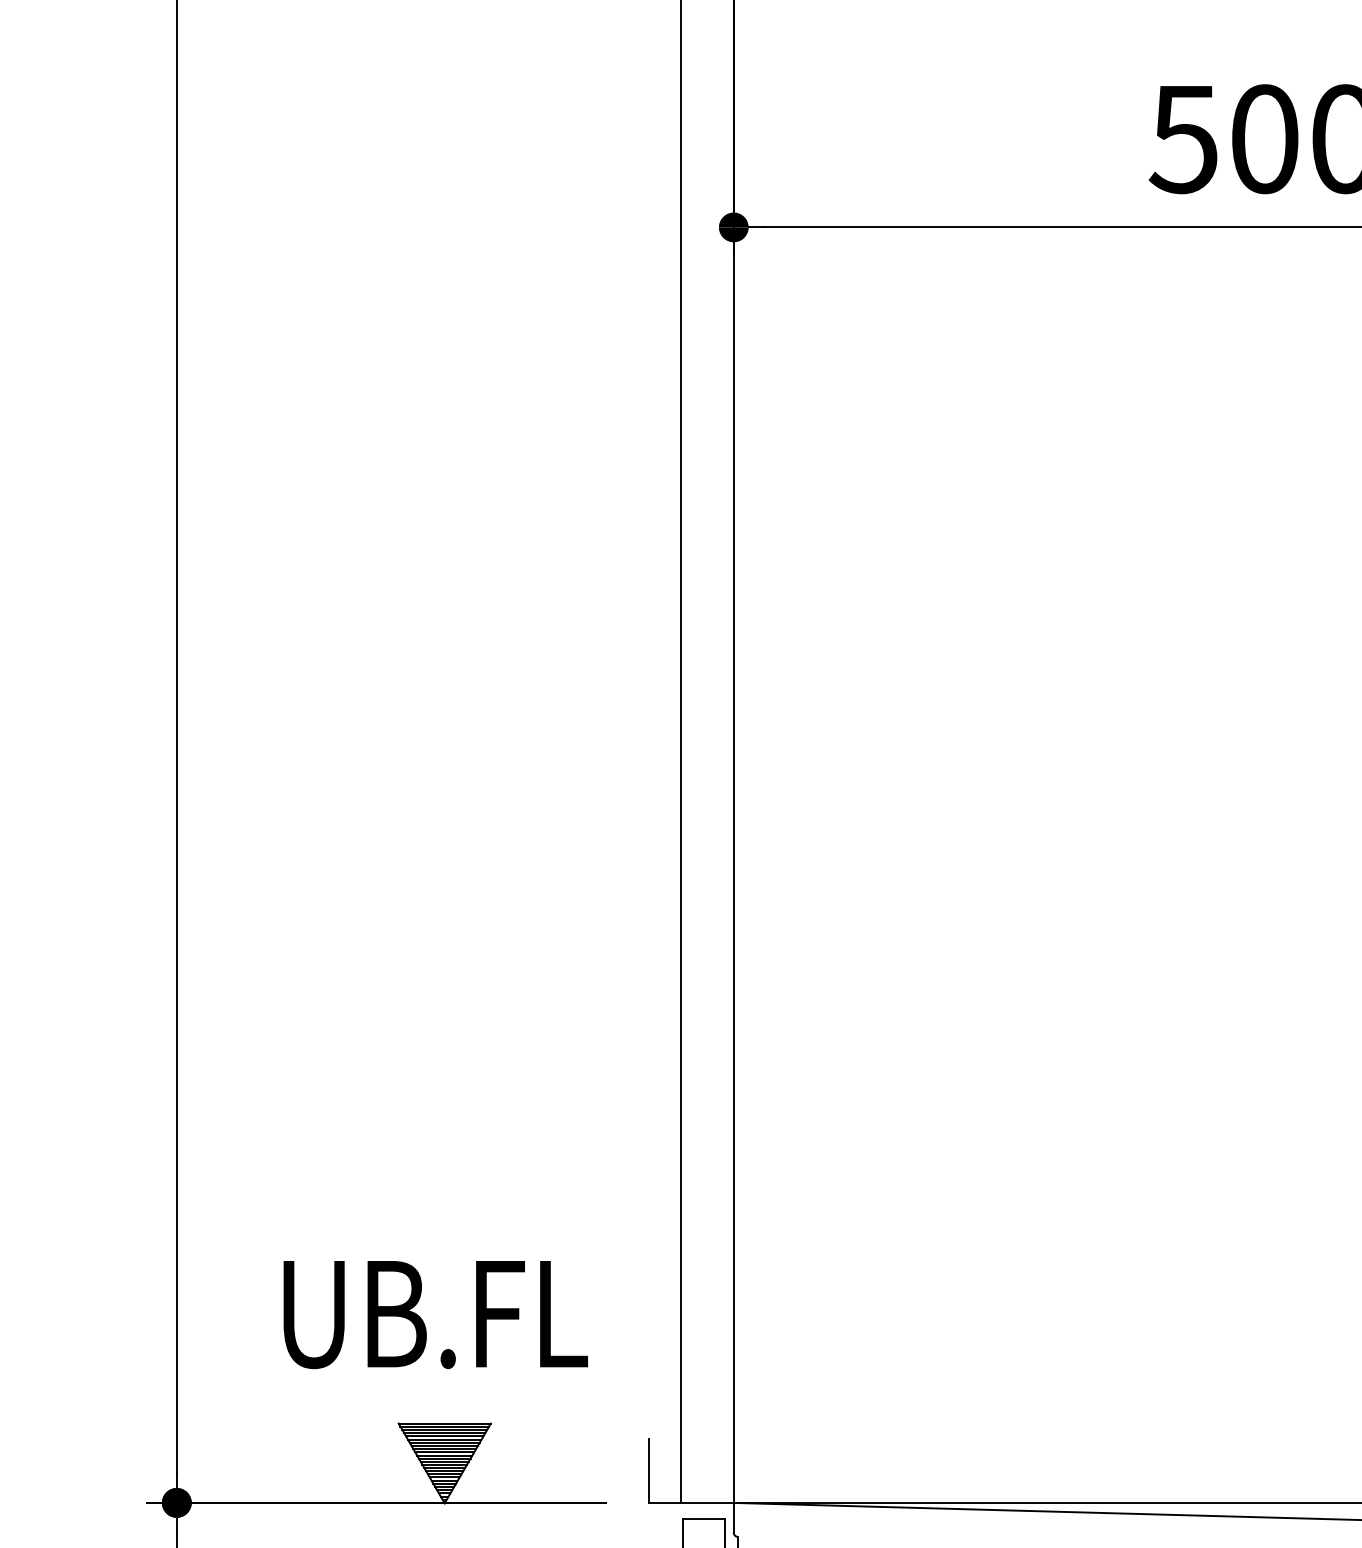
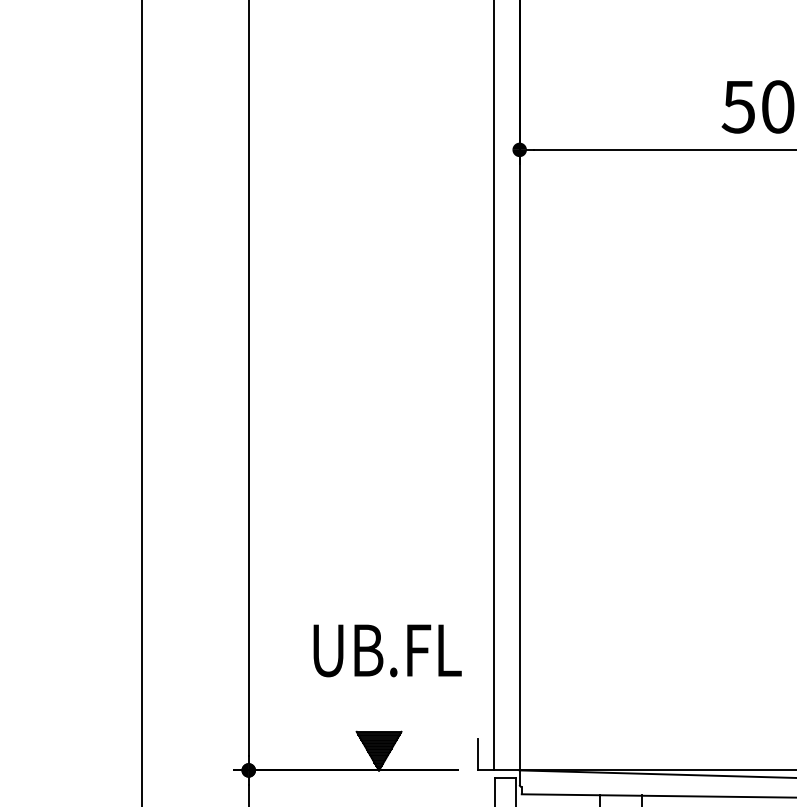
text: (435, 1313) -> (387, 650), moved

